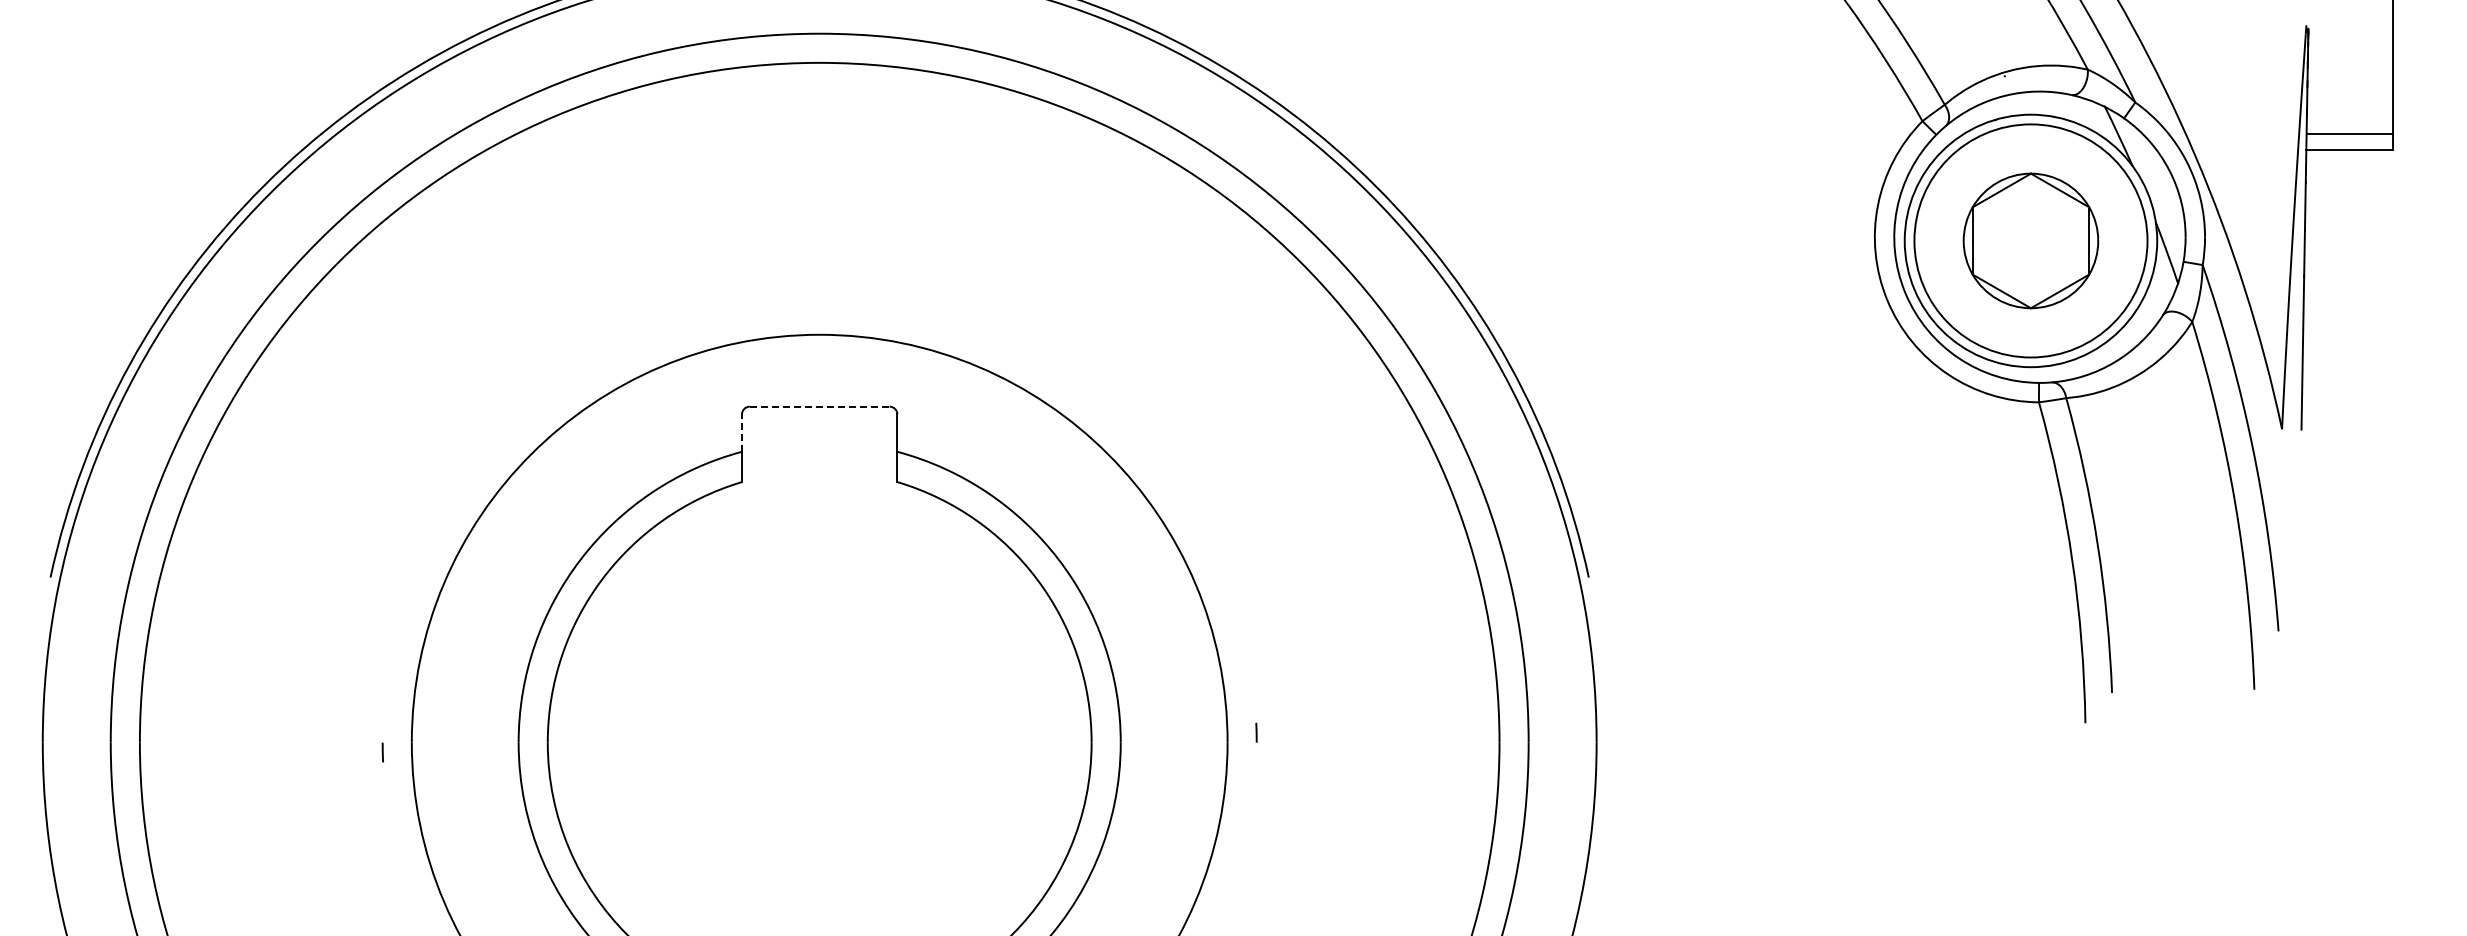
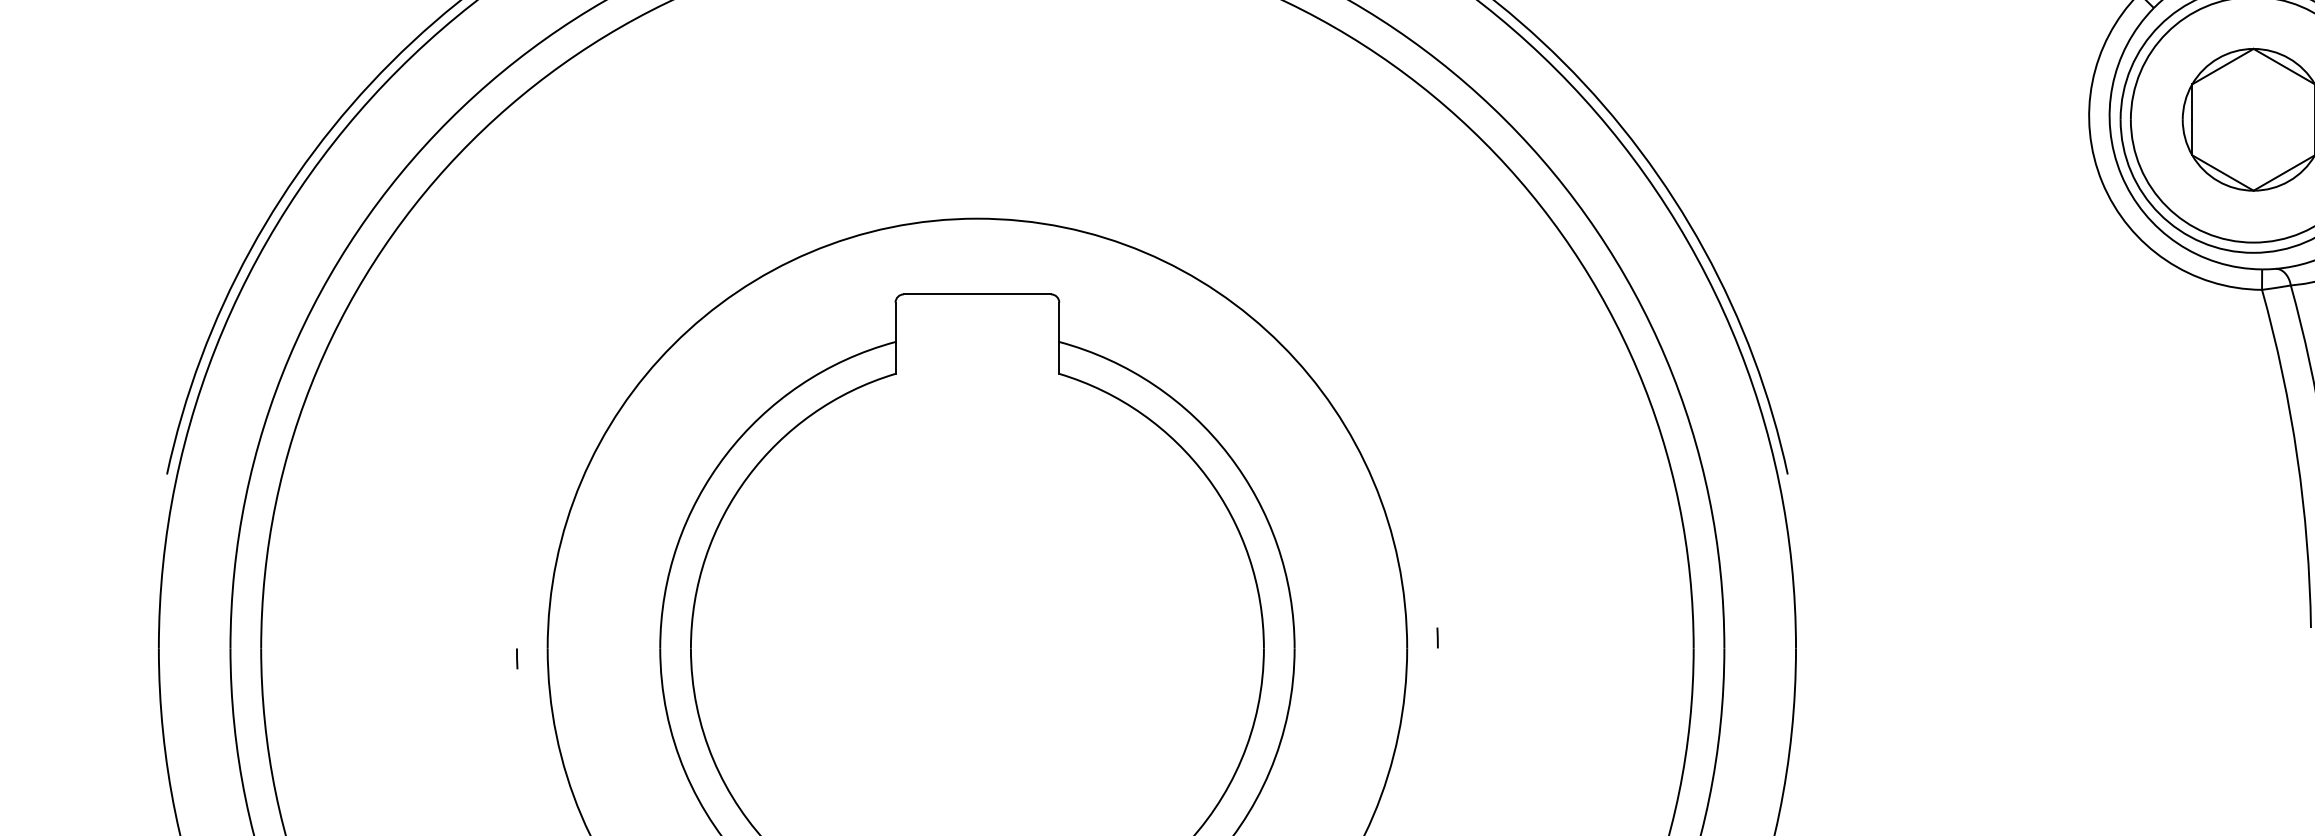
line: (819, 406) -> (977, 294), dashed -> solid
line: (742, 433) -> (896, 322), dashed -> solid

